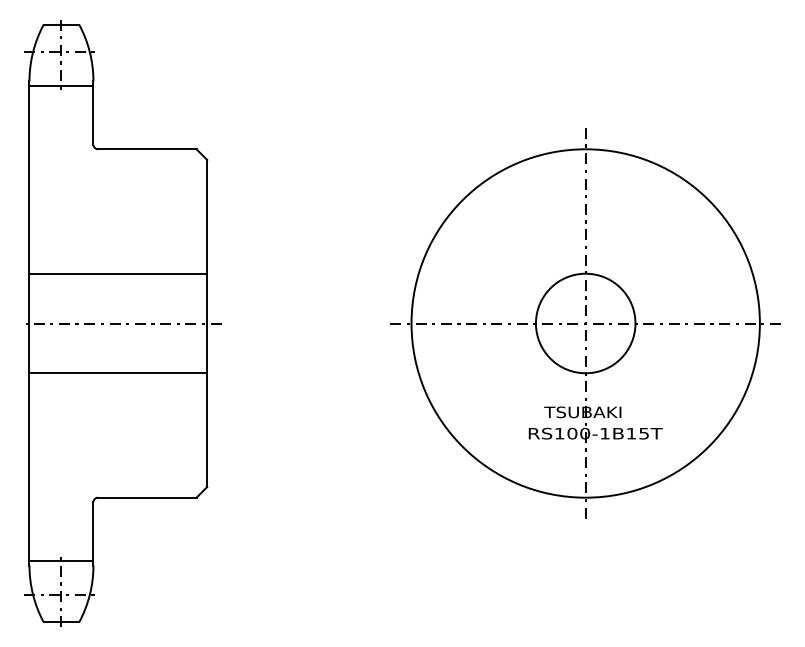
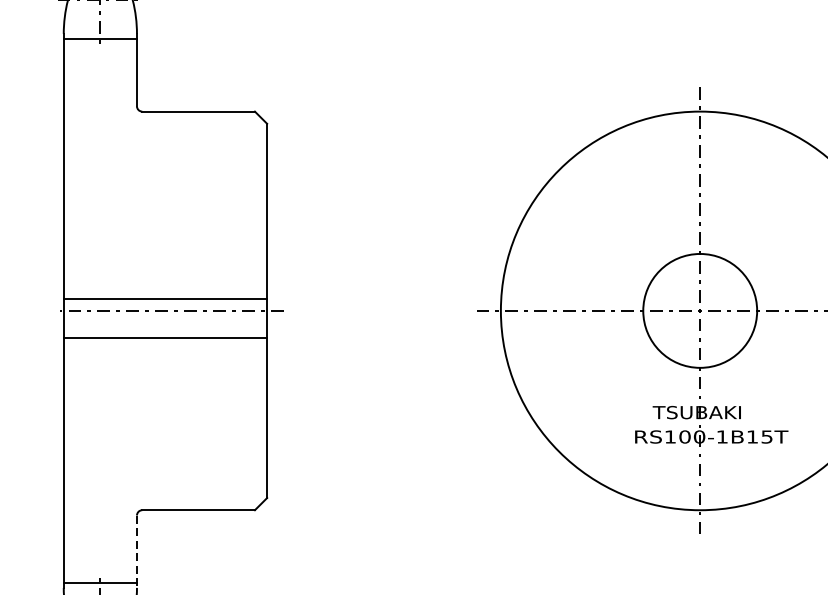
line: (118, 273) -> (165, 298), moved
line: (118, 373) -> (165, 338), moved
line: (93, 533) -> (137, 551), solid -> dashed

